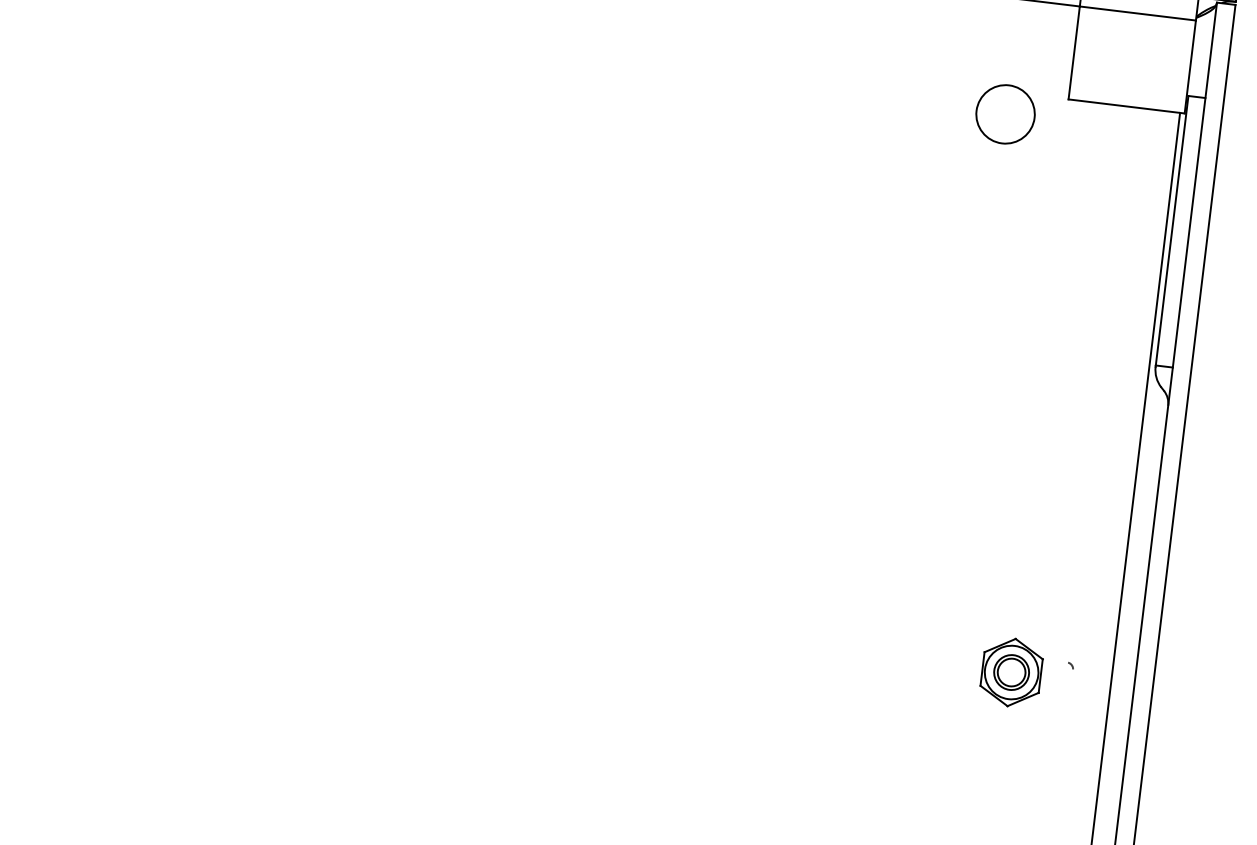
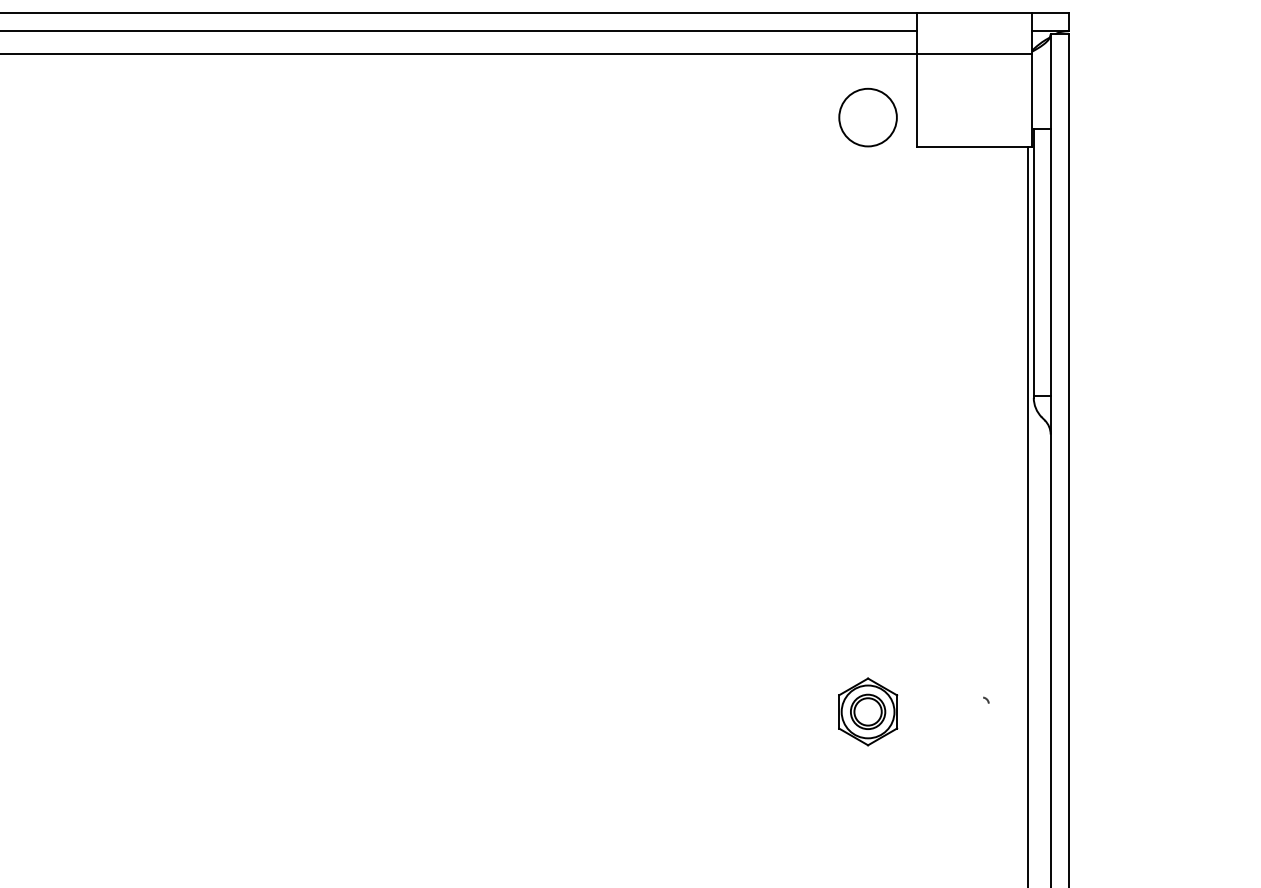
circle: (1004, 114) -> (867, 117), moved
part: (1012, 672) -> (868, 711), moved

